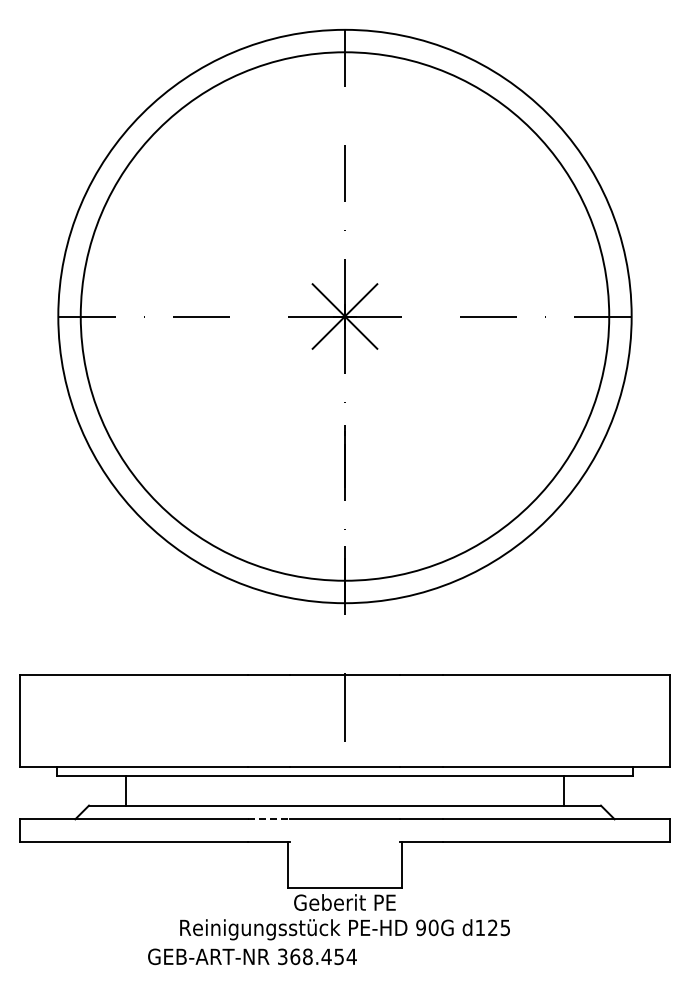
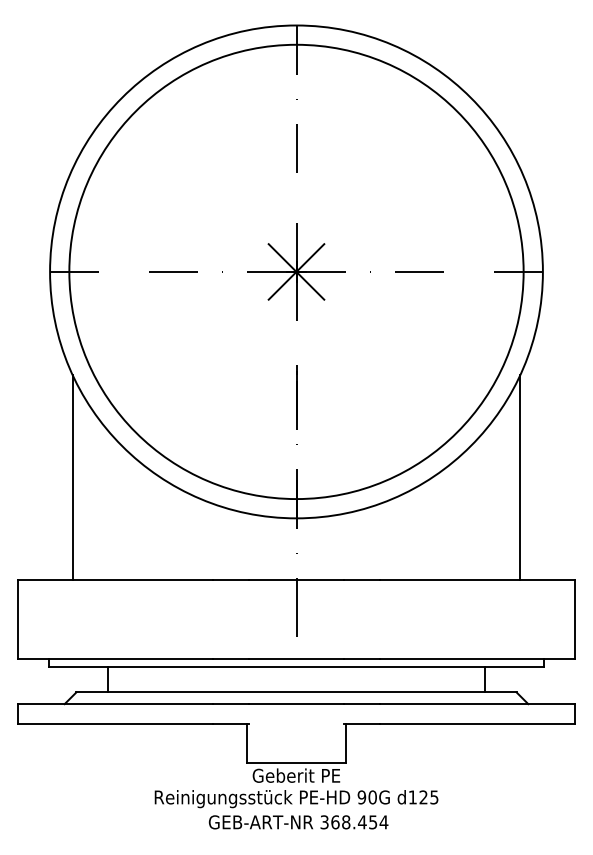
line: (84, 555) -> (72, 477), added
line: (605, 555) -> (520, 477), added
line: (269, 819) -> (231, 704), dashed -> solid
text: (252, 956) -> (298, 822), moved

